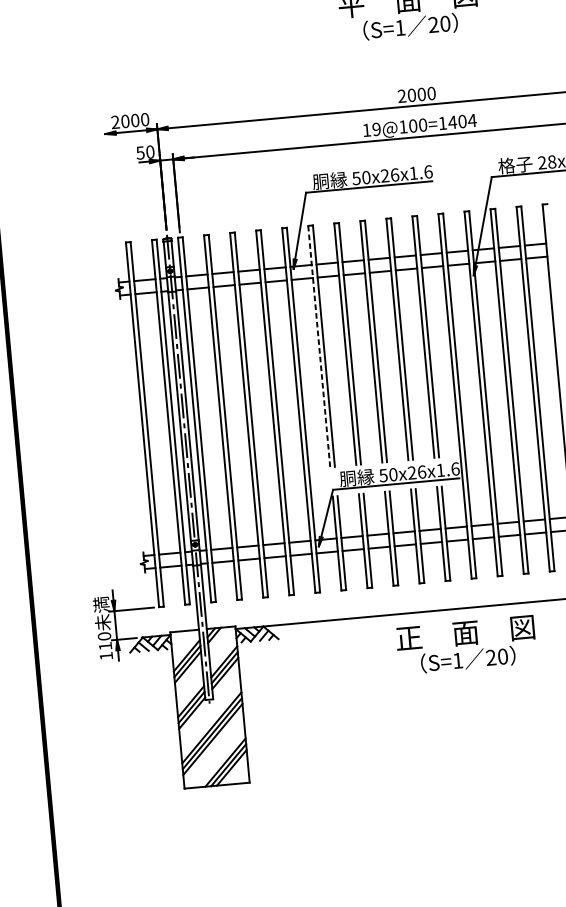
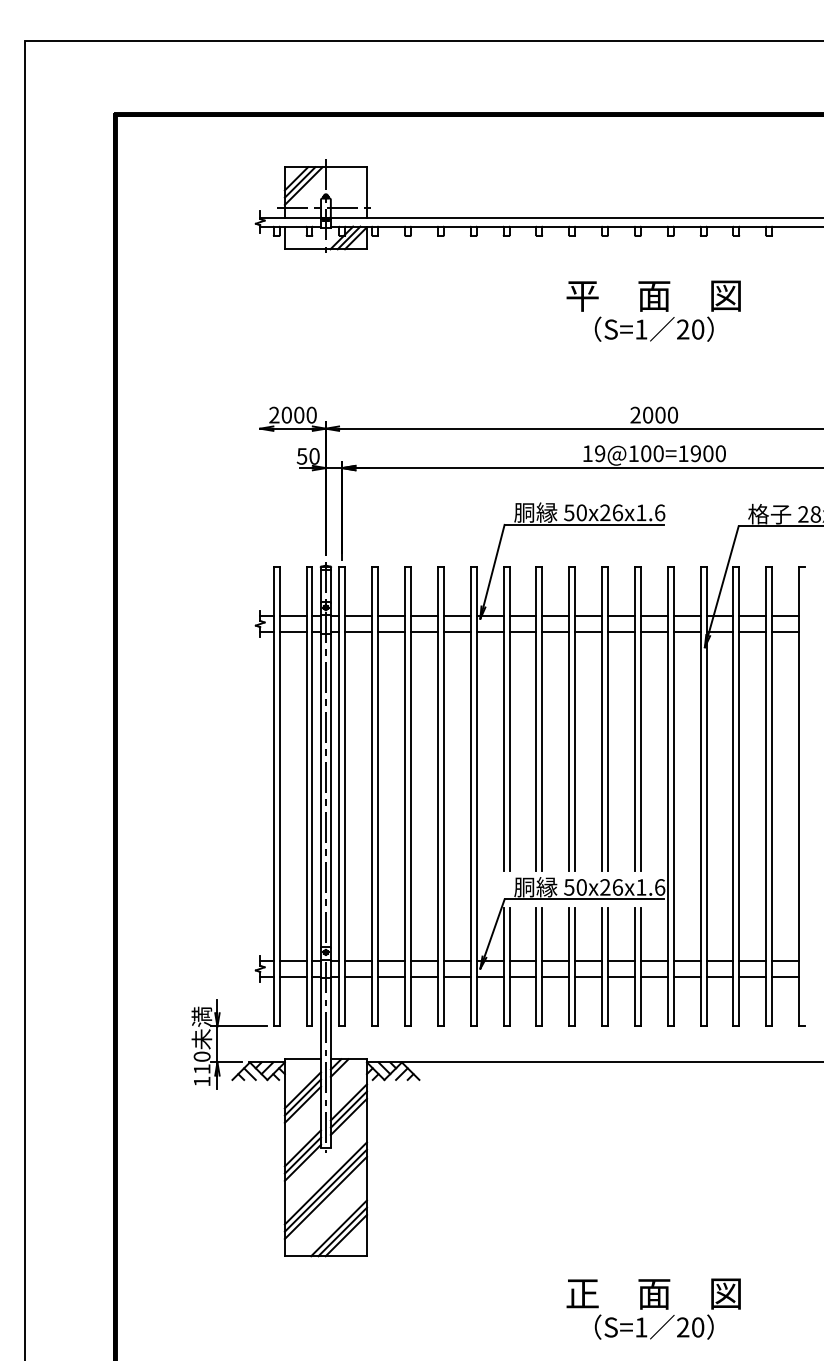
text: (462, 121) -> (708, 453), 19@100=1404 -> 19@100=1900
line: (319, 347) -> (503, 719), dashed -> solid
text: (466, 644) -> (653, 1308), moved

